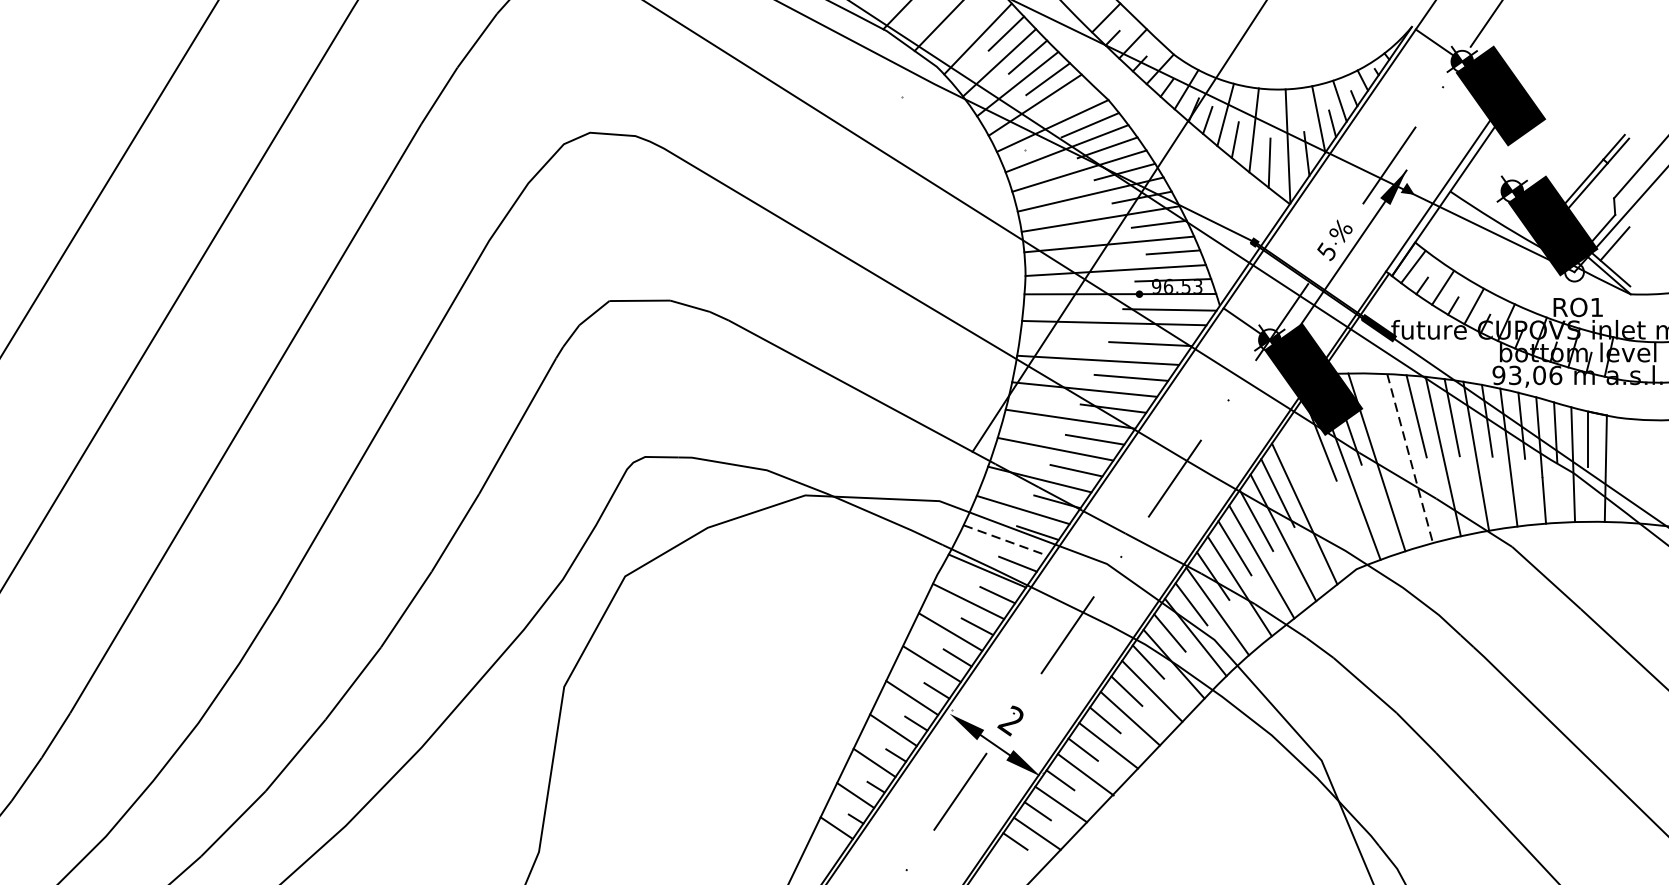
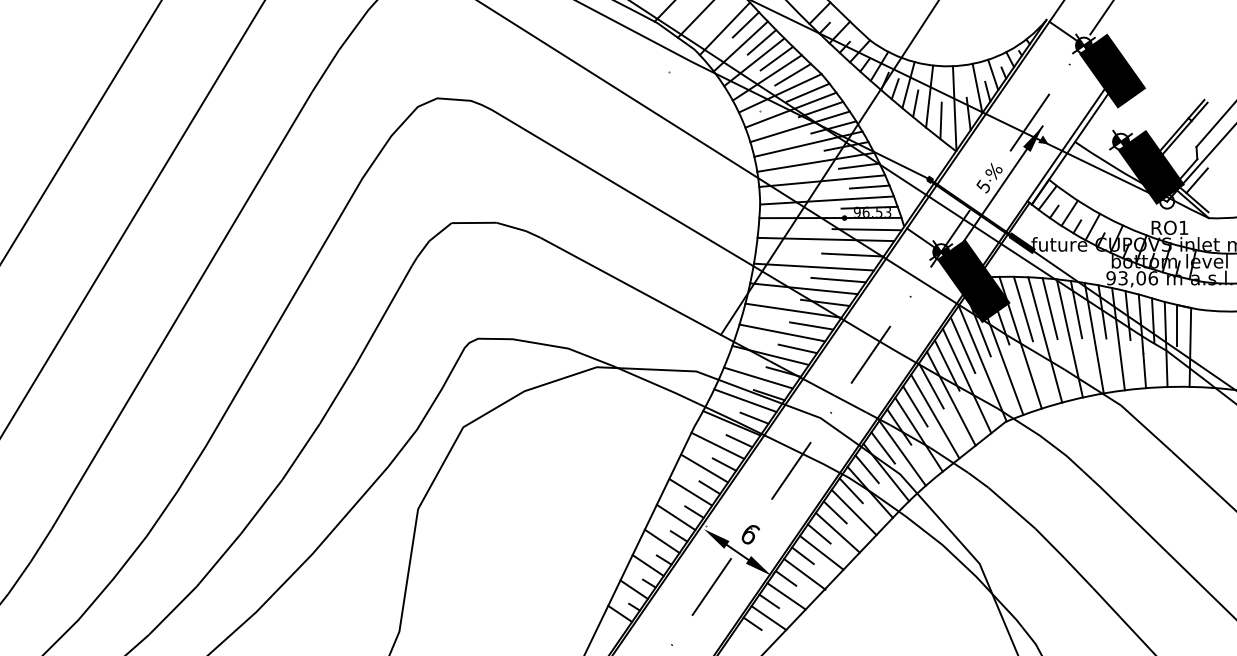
line: (1069, 100) -> (792, 74), added
line: (1379, 416) -> (1022, 308), added
line: (1410, 458) -> (1045, 339), dashed -> solid
line: (1299, 466) -> (963, 345), added
line: (1325, 490) -> (982, 363), added
line: (1005, 540) -> (745, 400), dashed -> solid
text: (1011, 721) -> (749, 534), 2 -> 6

